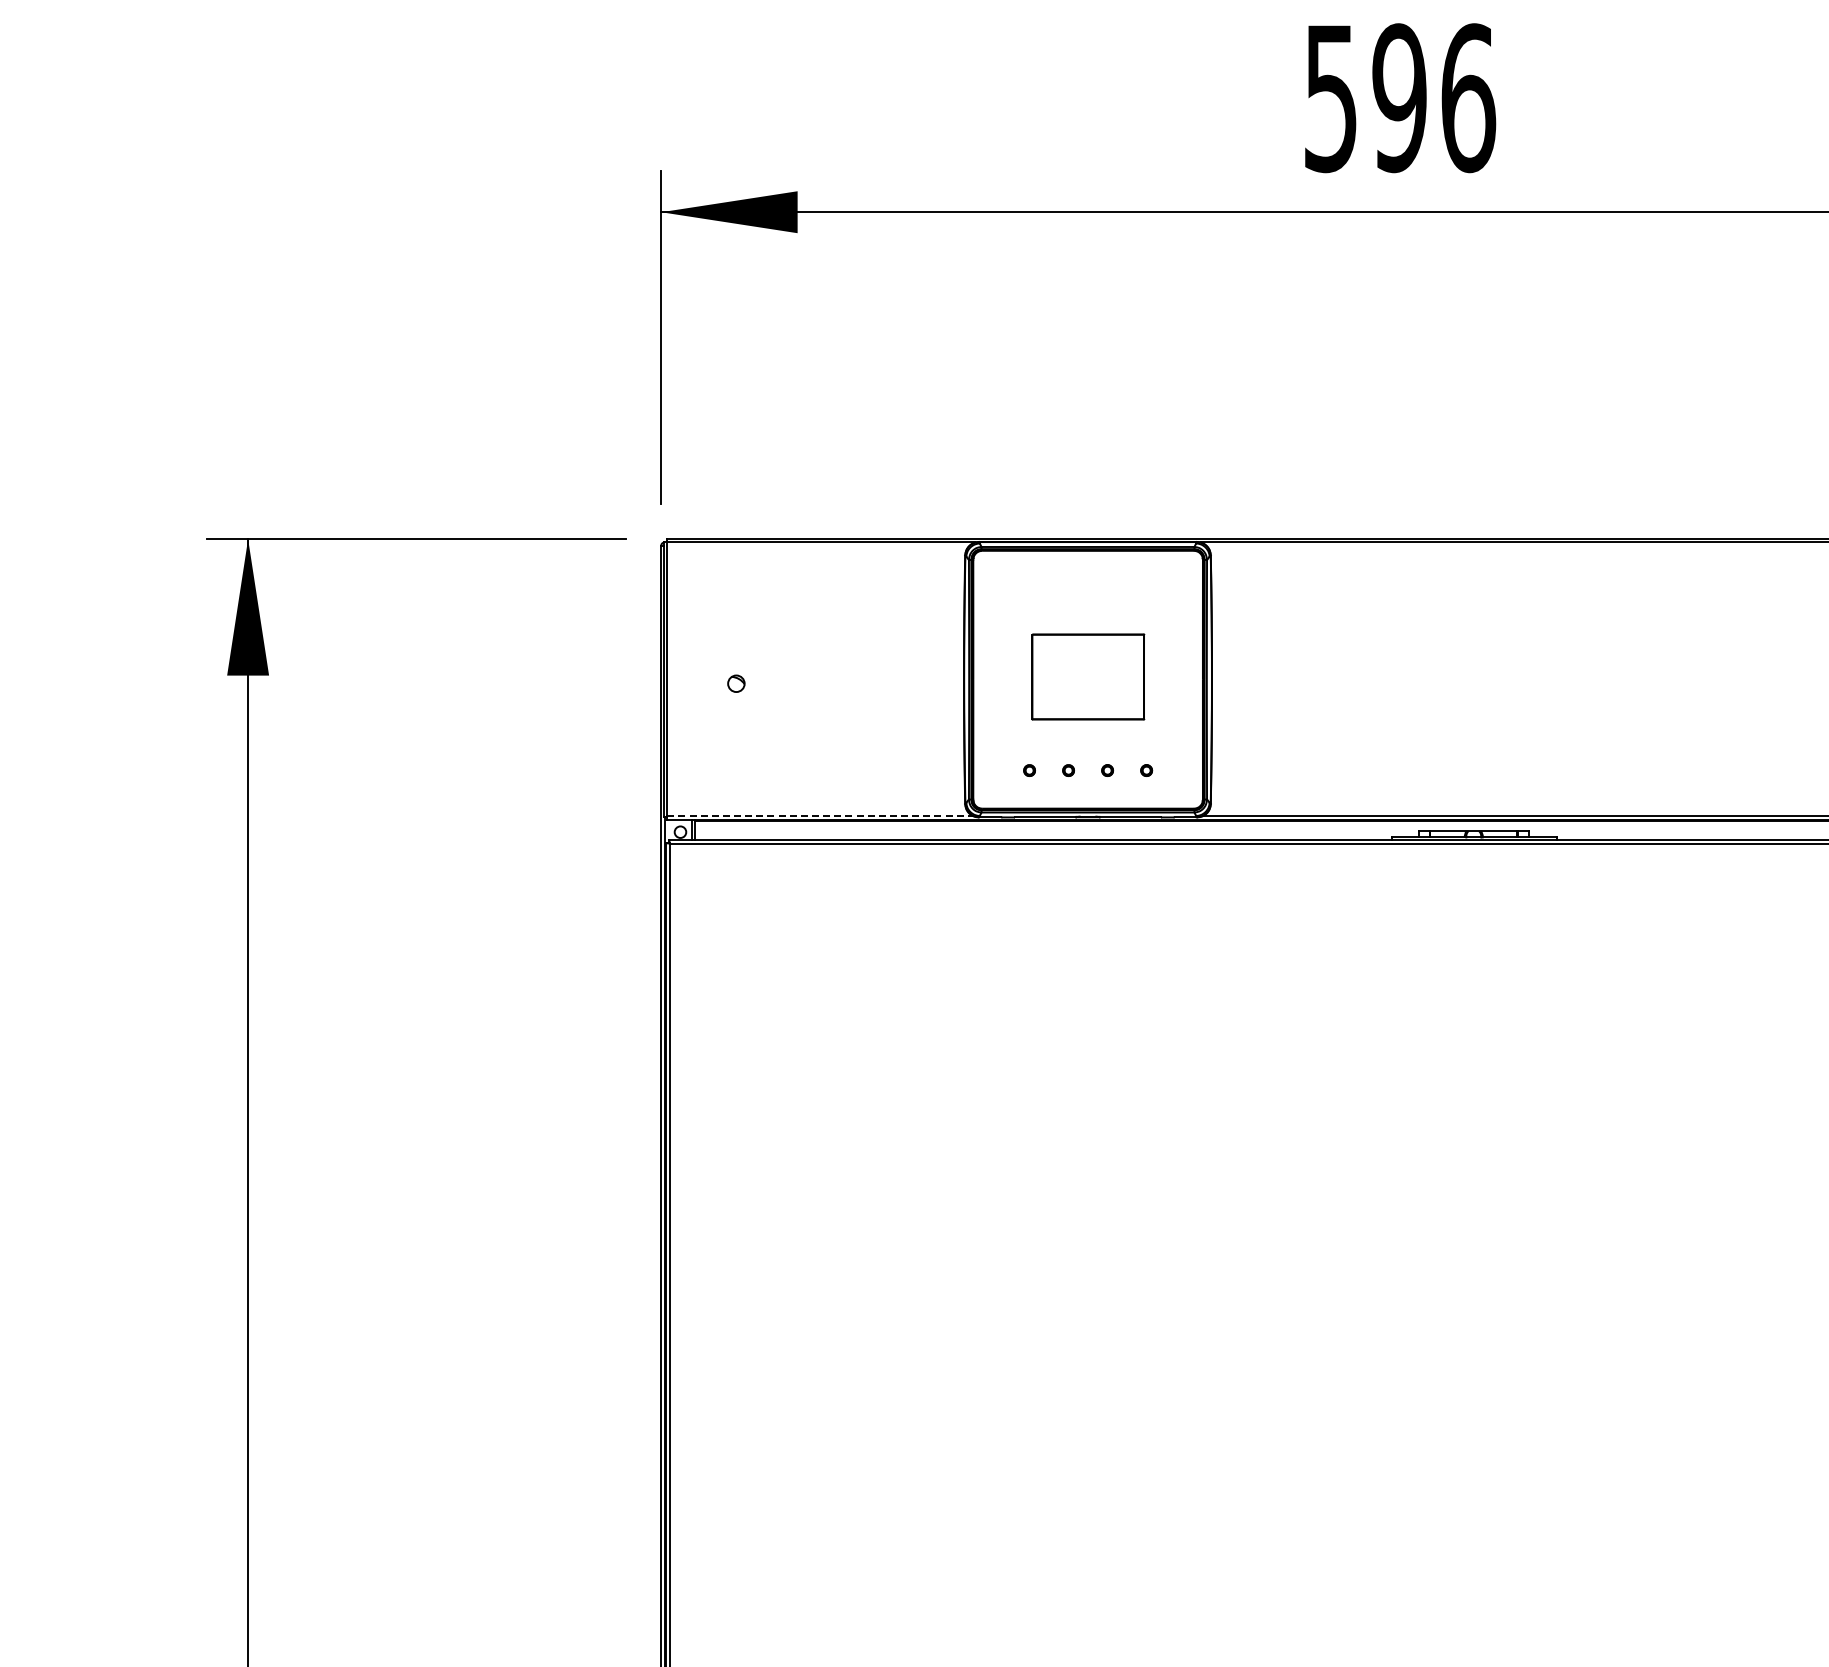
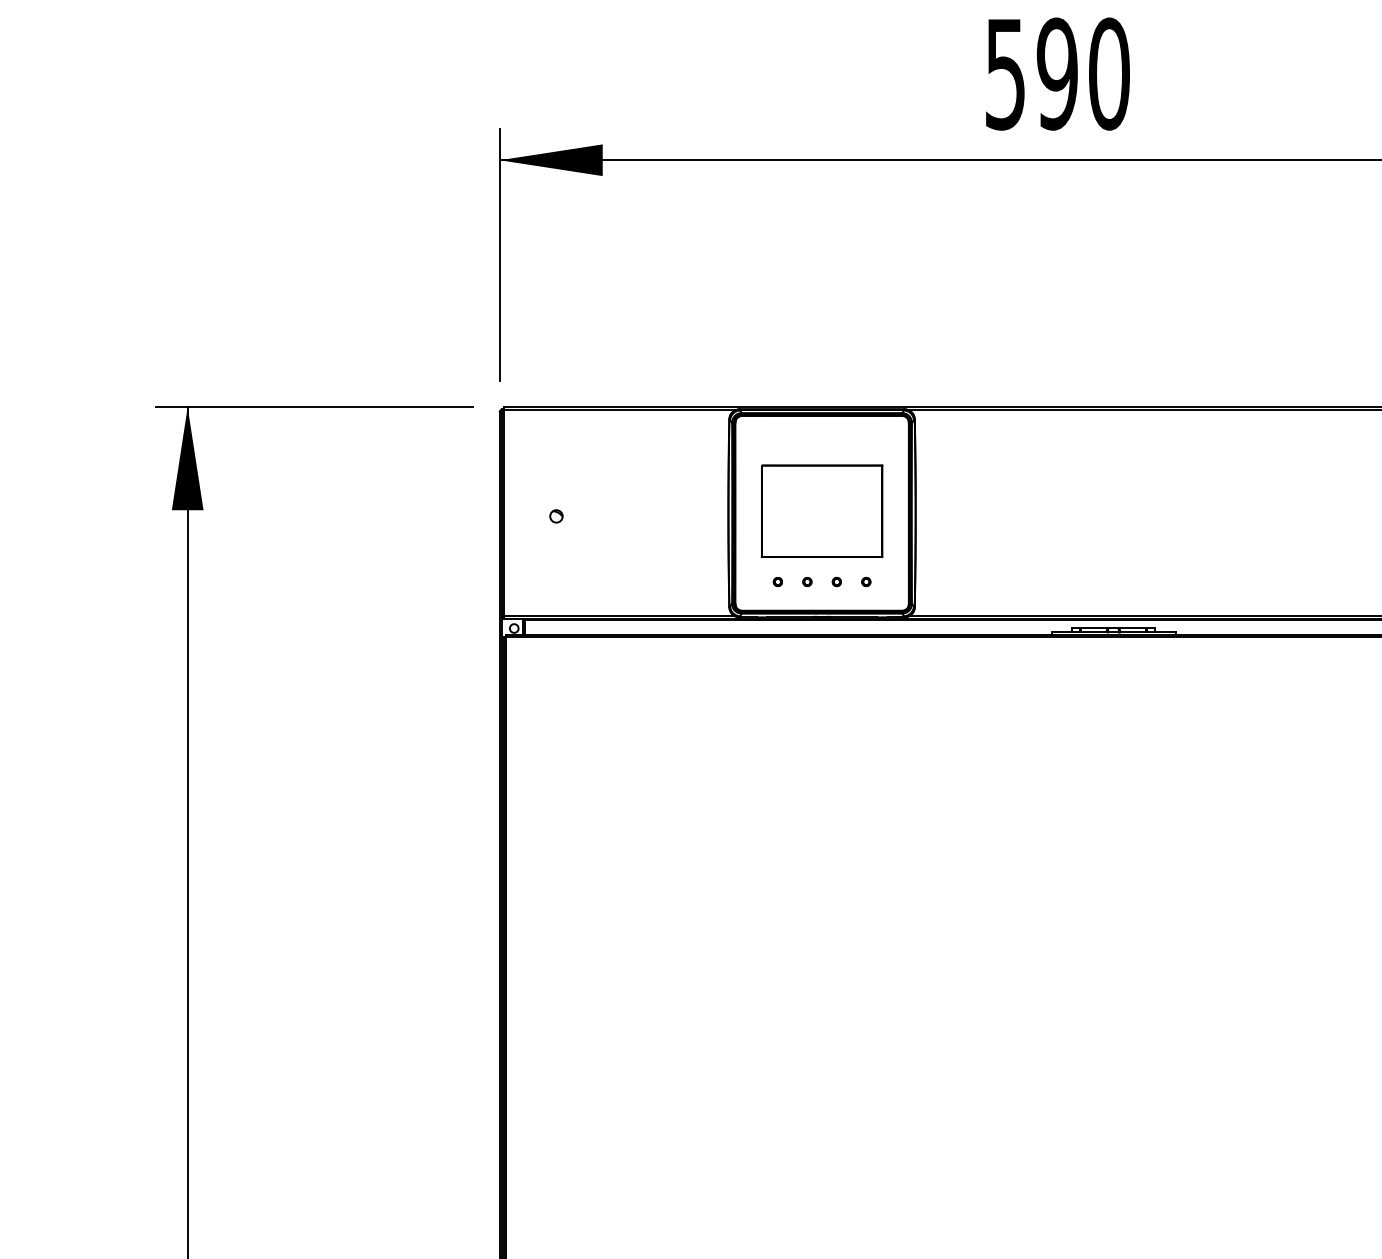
text: (1468, 98) -> (1109, 74), 596 -> 590
part: (1088, 676) -> (822, 510), size x1.43
line: (820, 815) -> (620, 615), dashed -> solid

